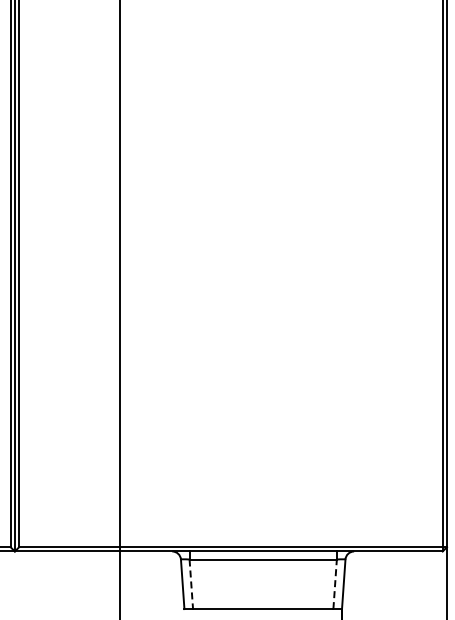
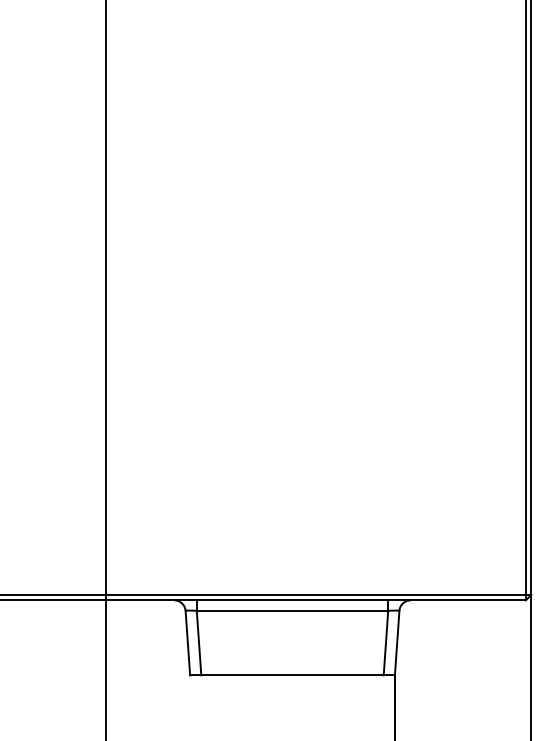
line: (191, 584) -> (199, 643), dashed -> solid
line: (335, 584) -> (386, 643), dashed -> solid

